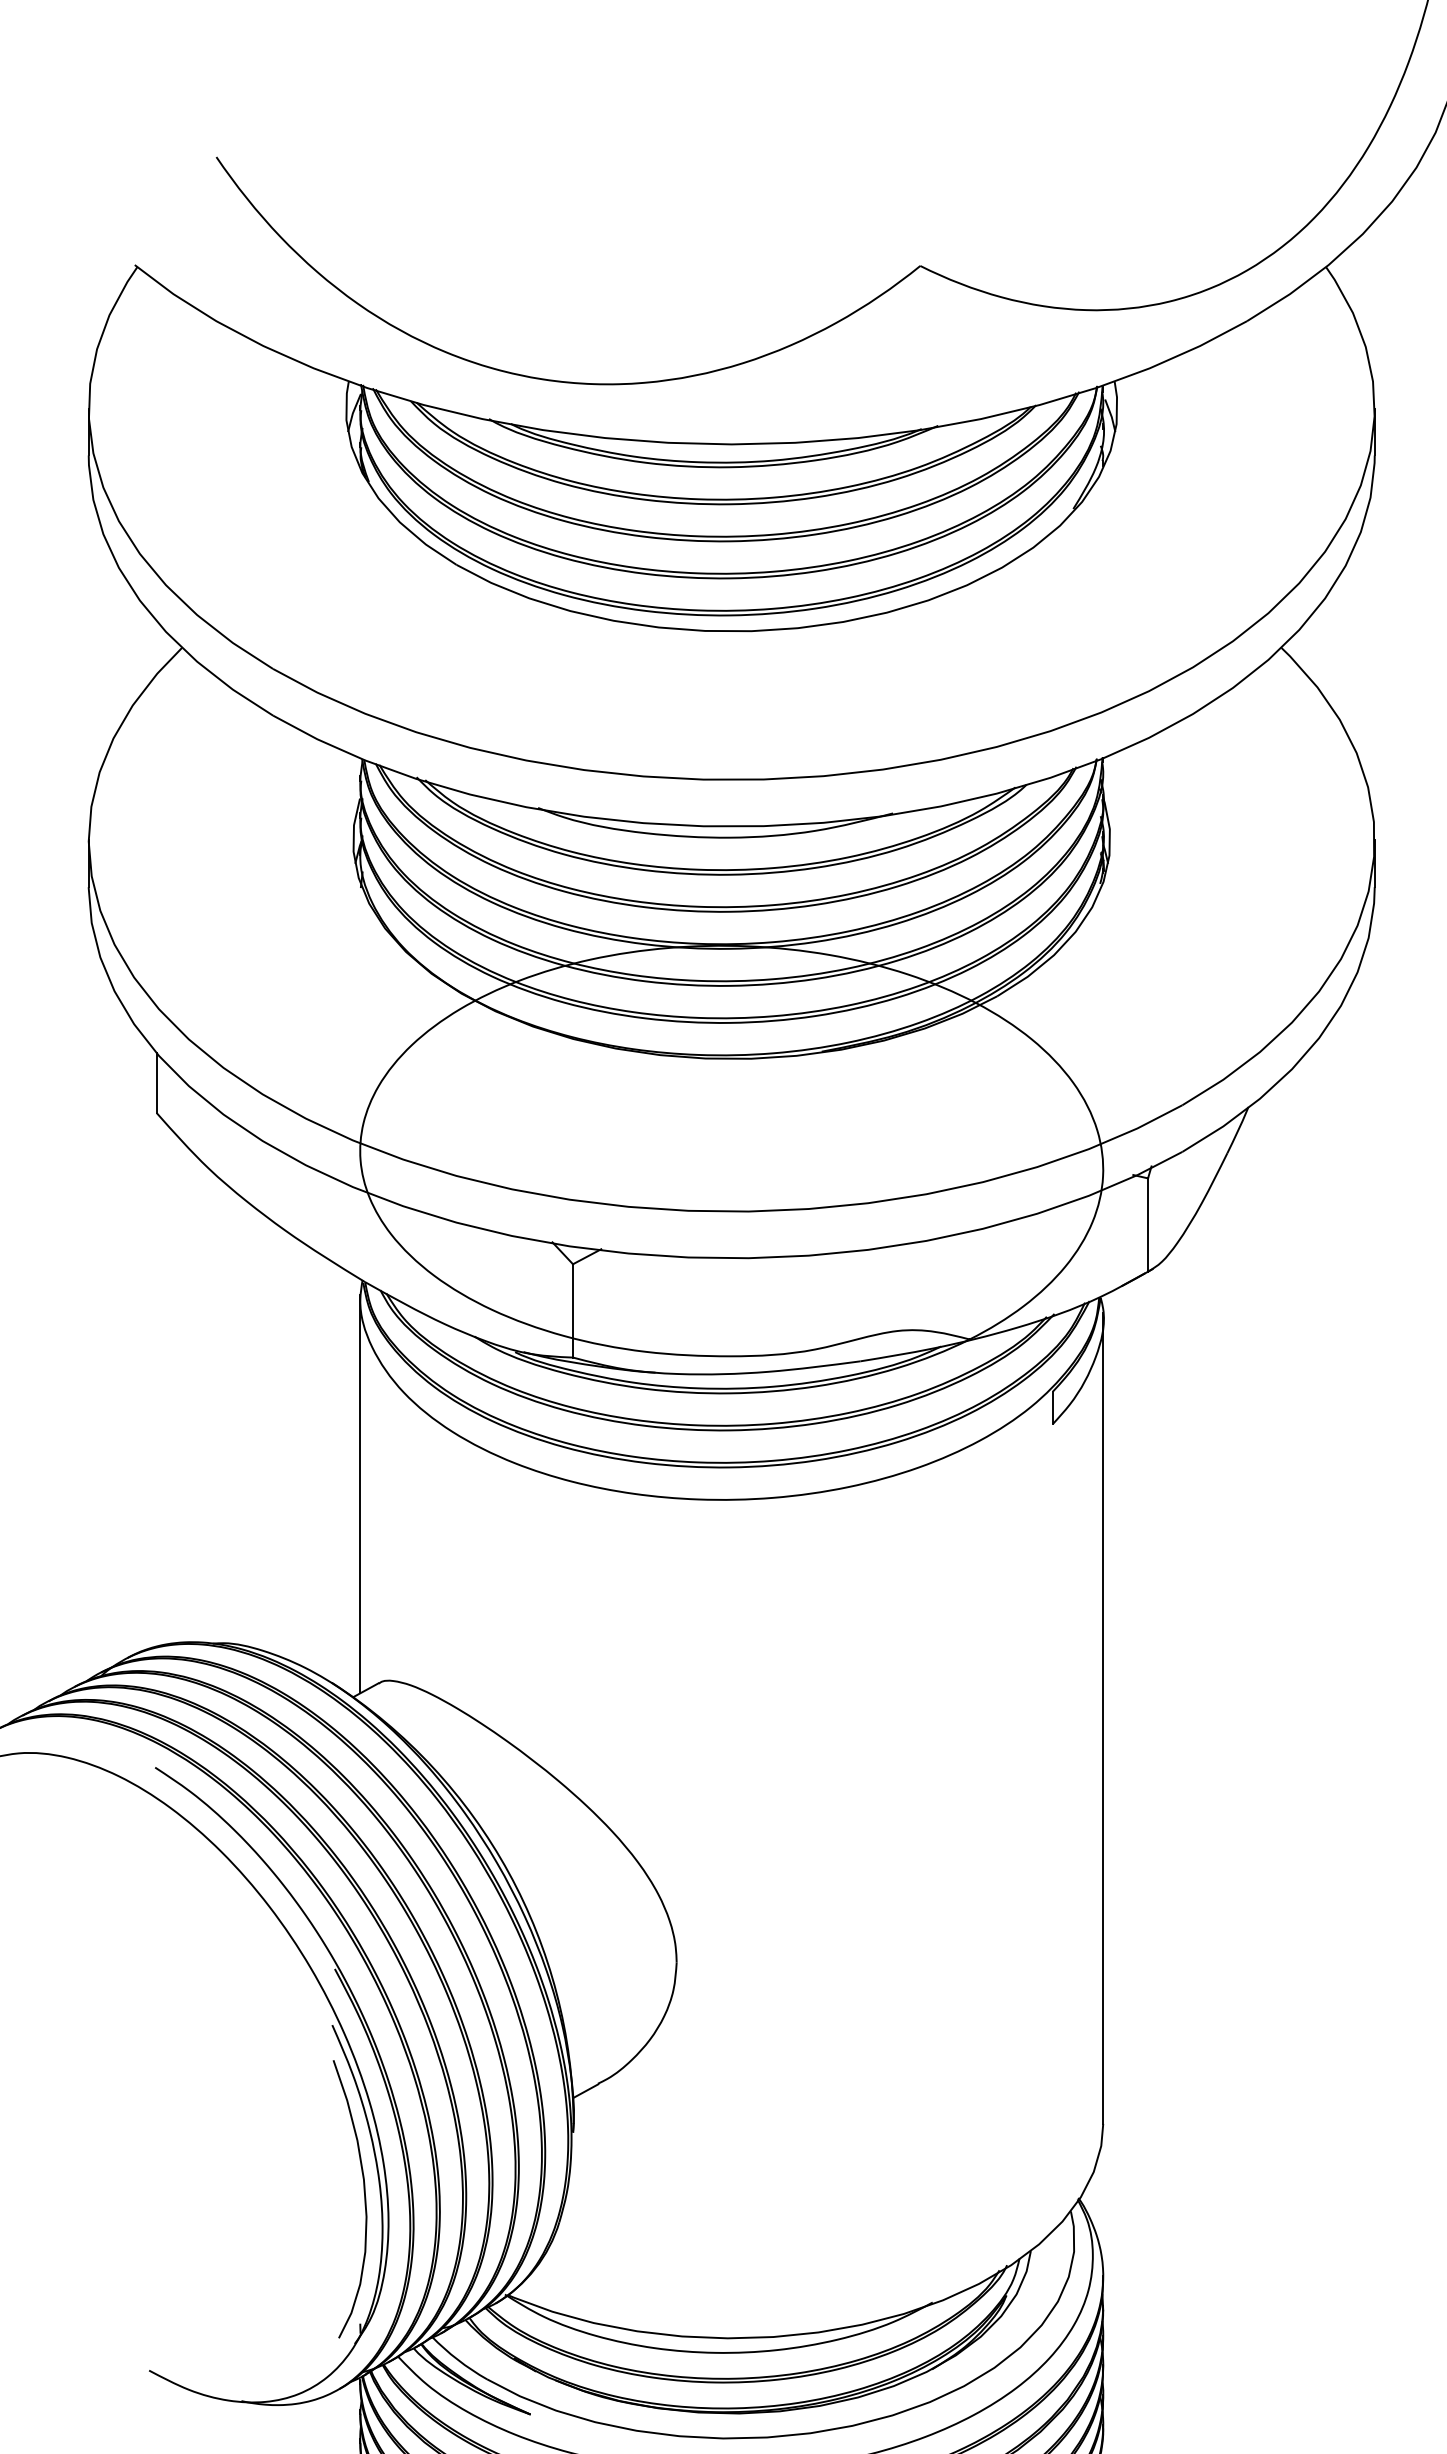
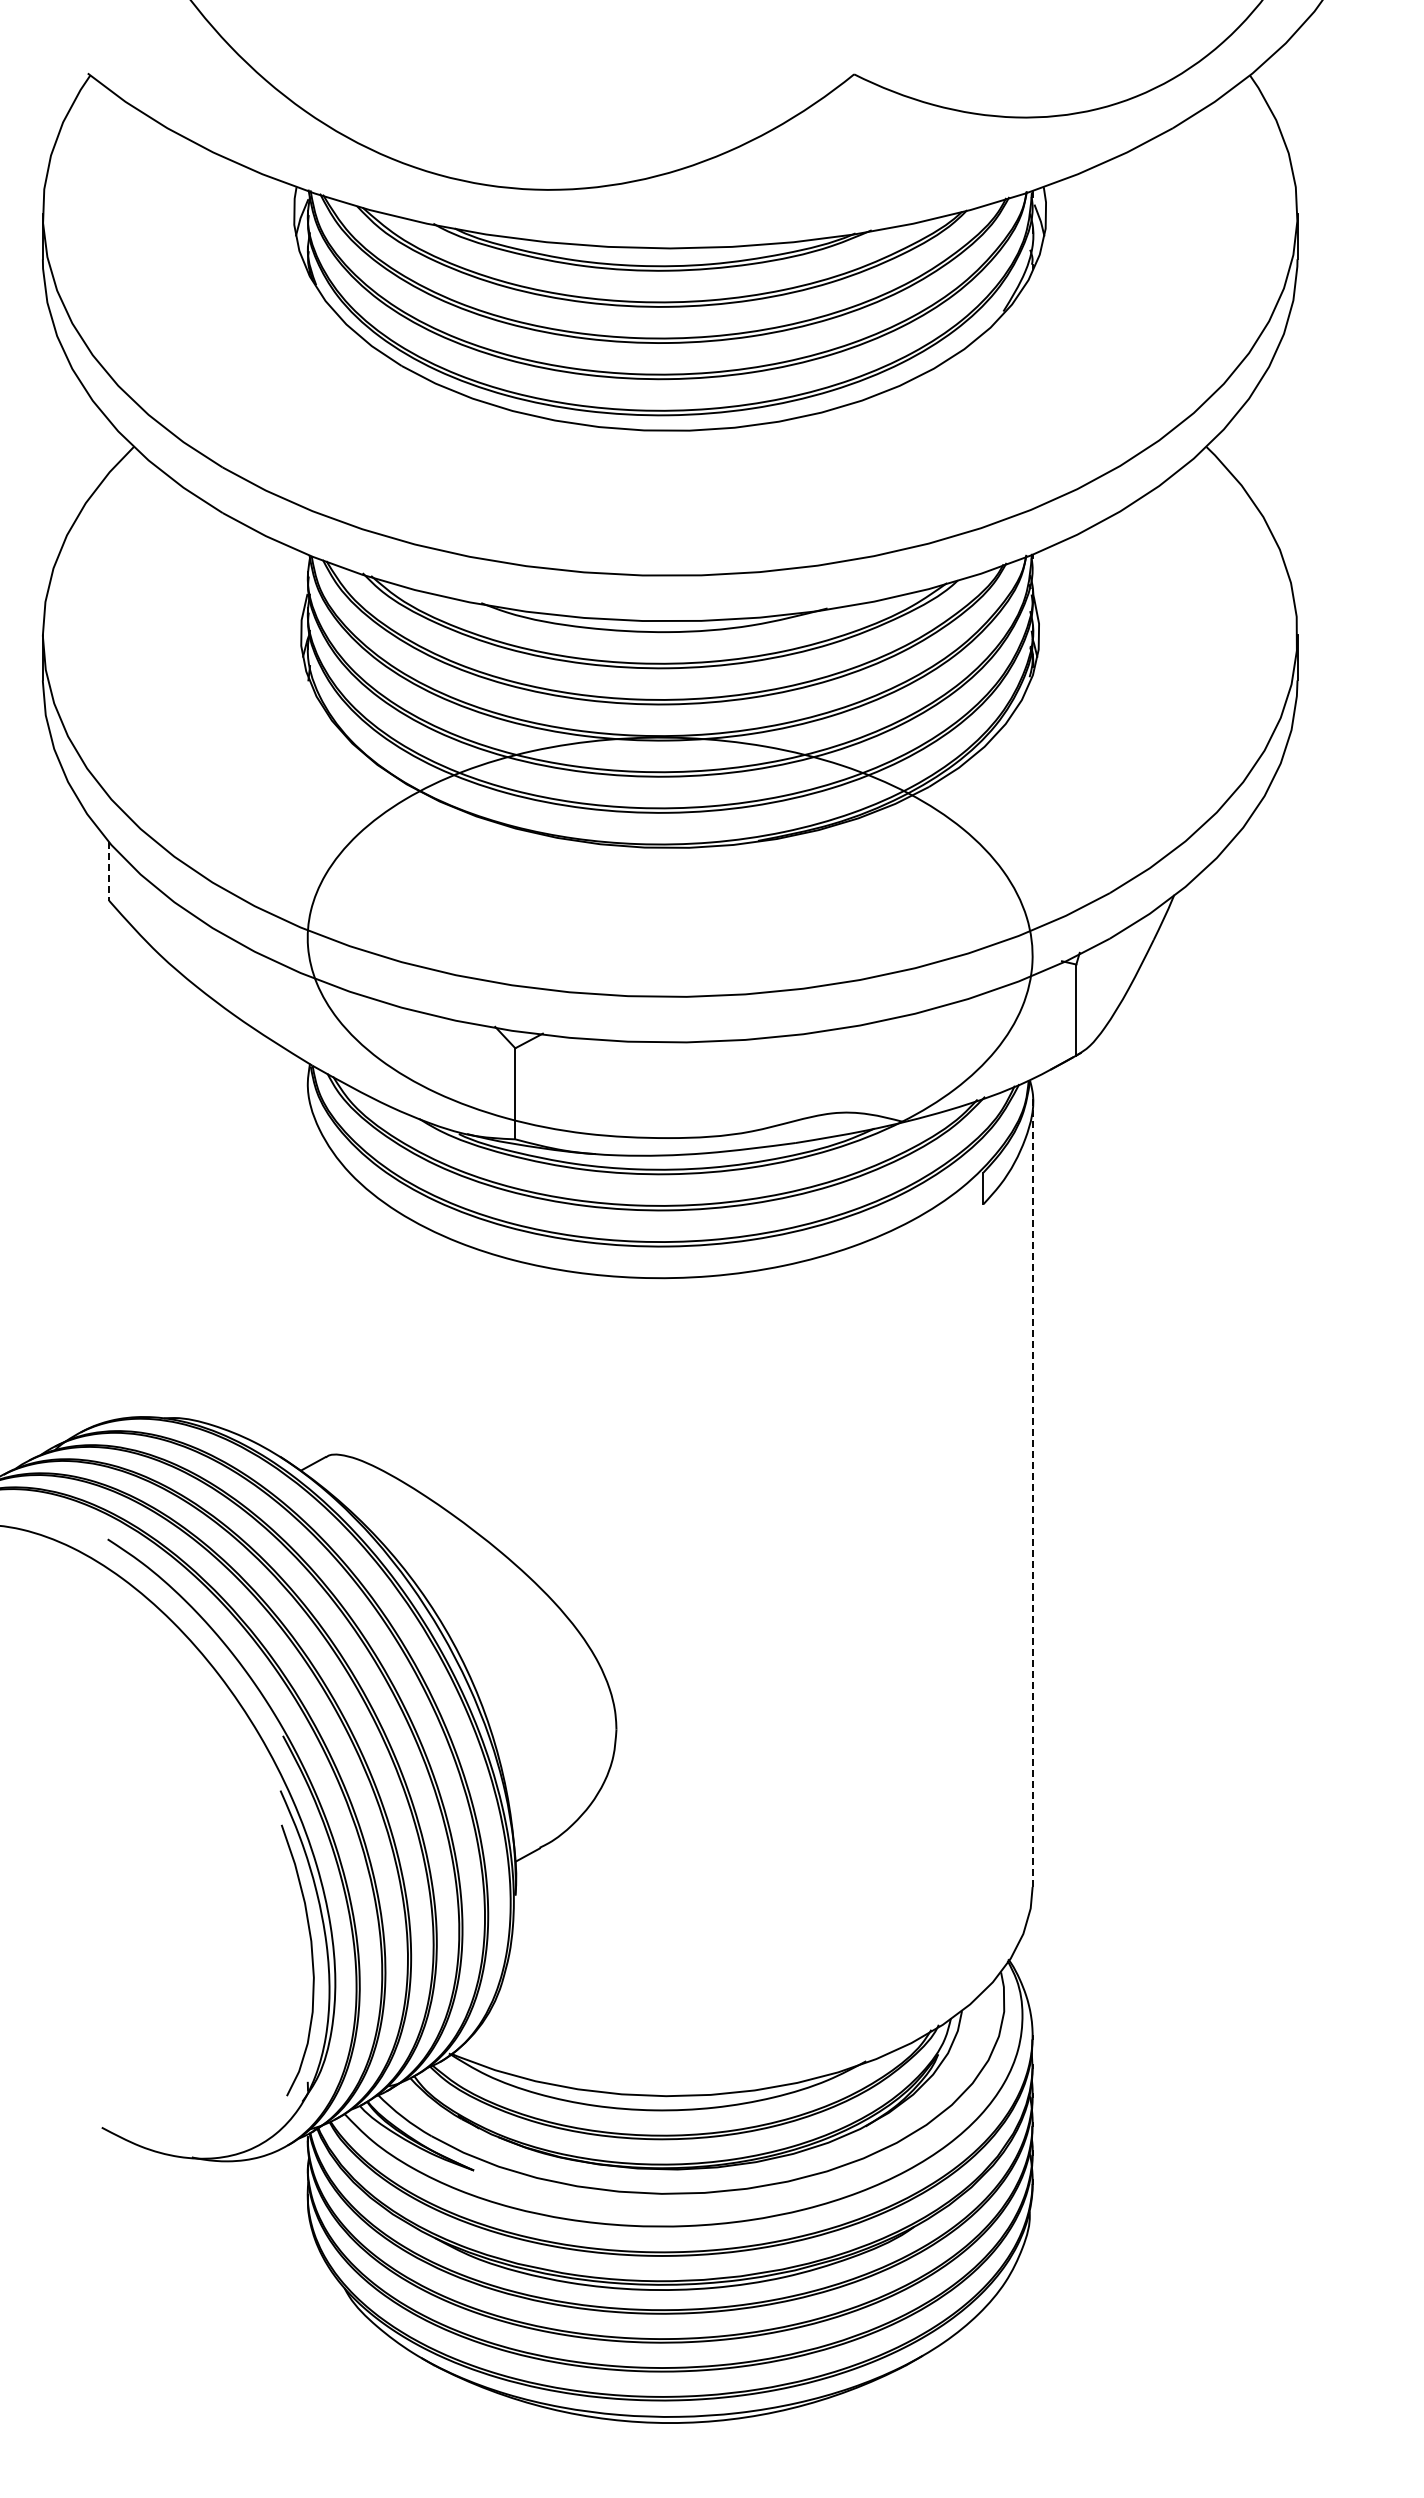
line: (157, 1084) -> (109, 872), solid -> dashed
line: (359, 1493) -> (307, 1271), removed
line: (1103, 1717) -> (1032, 1490), solid -> dashed

